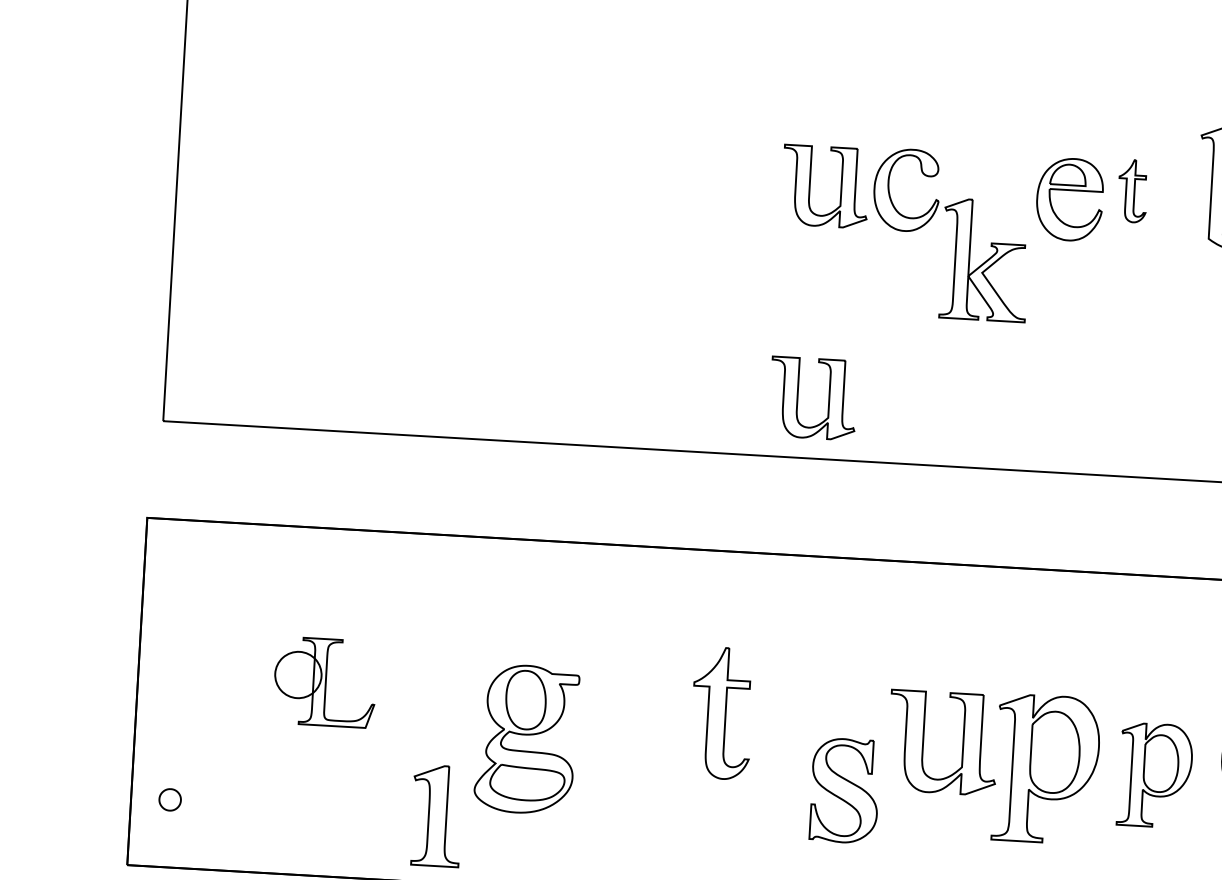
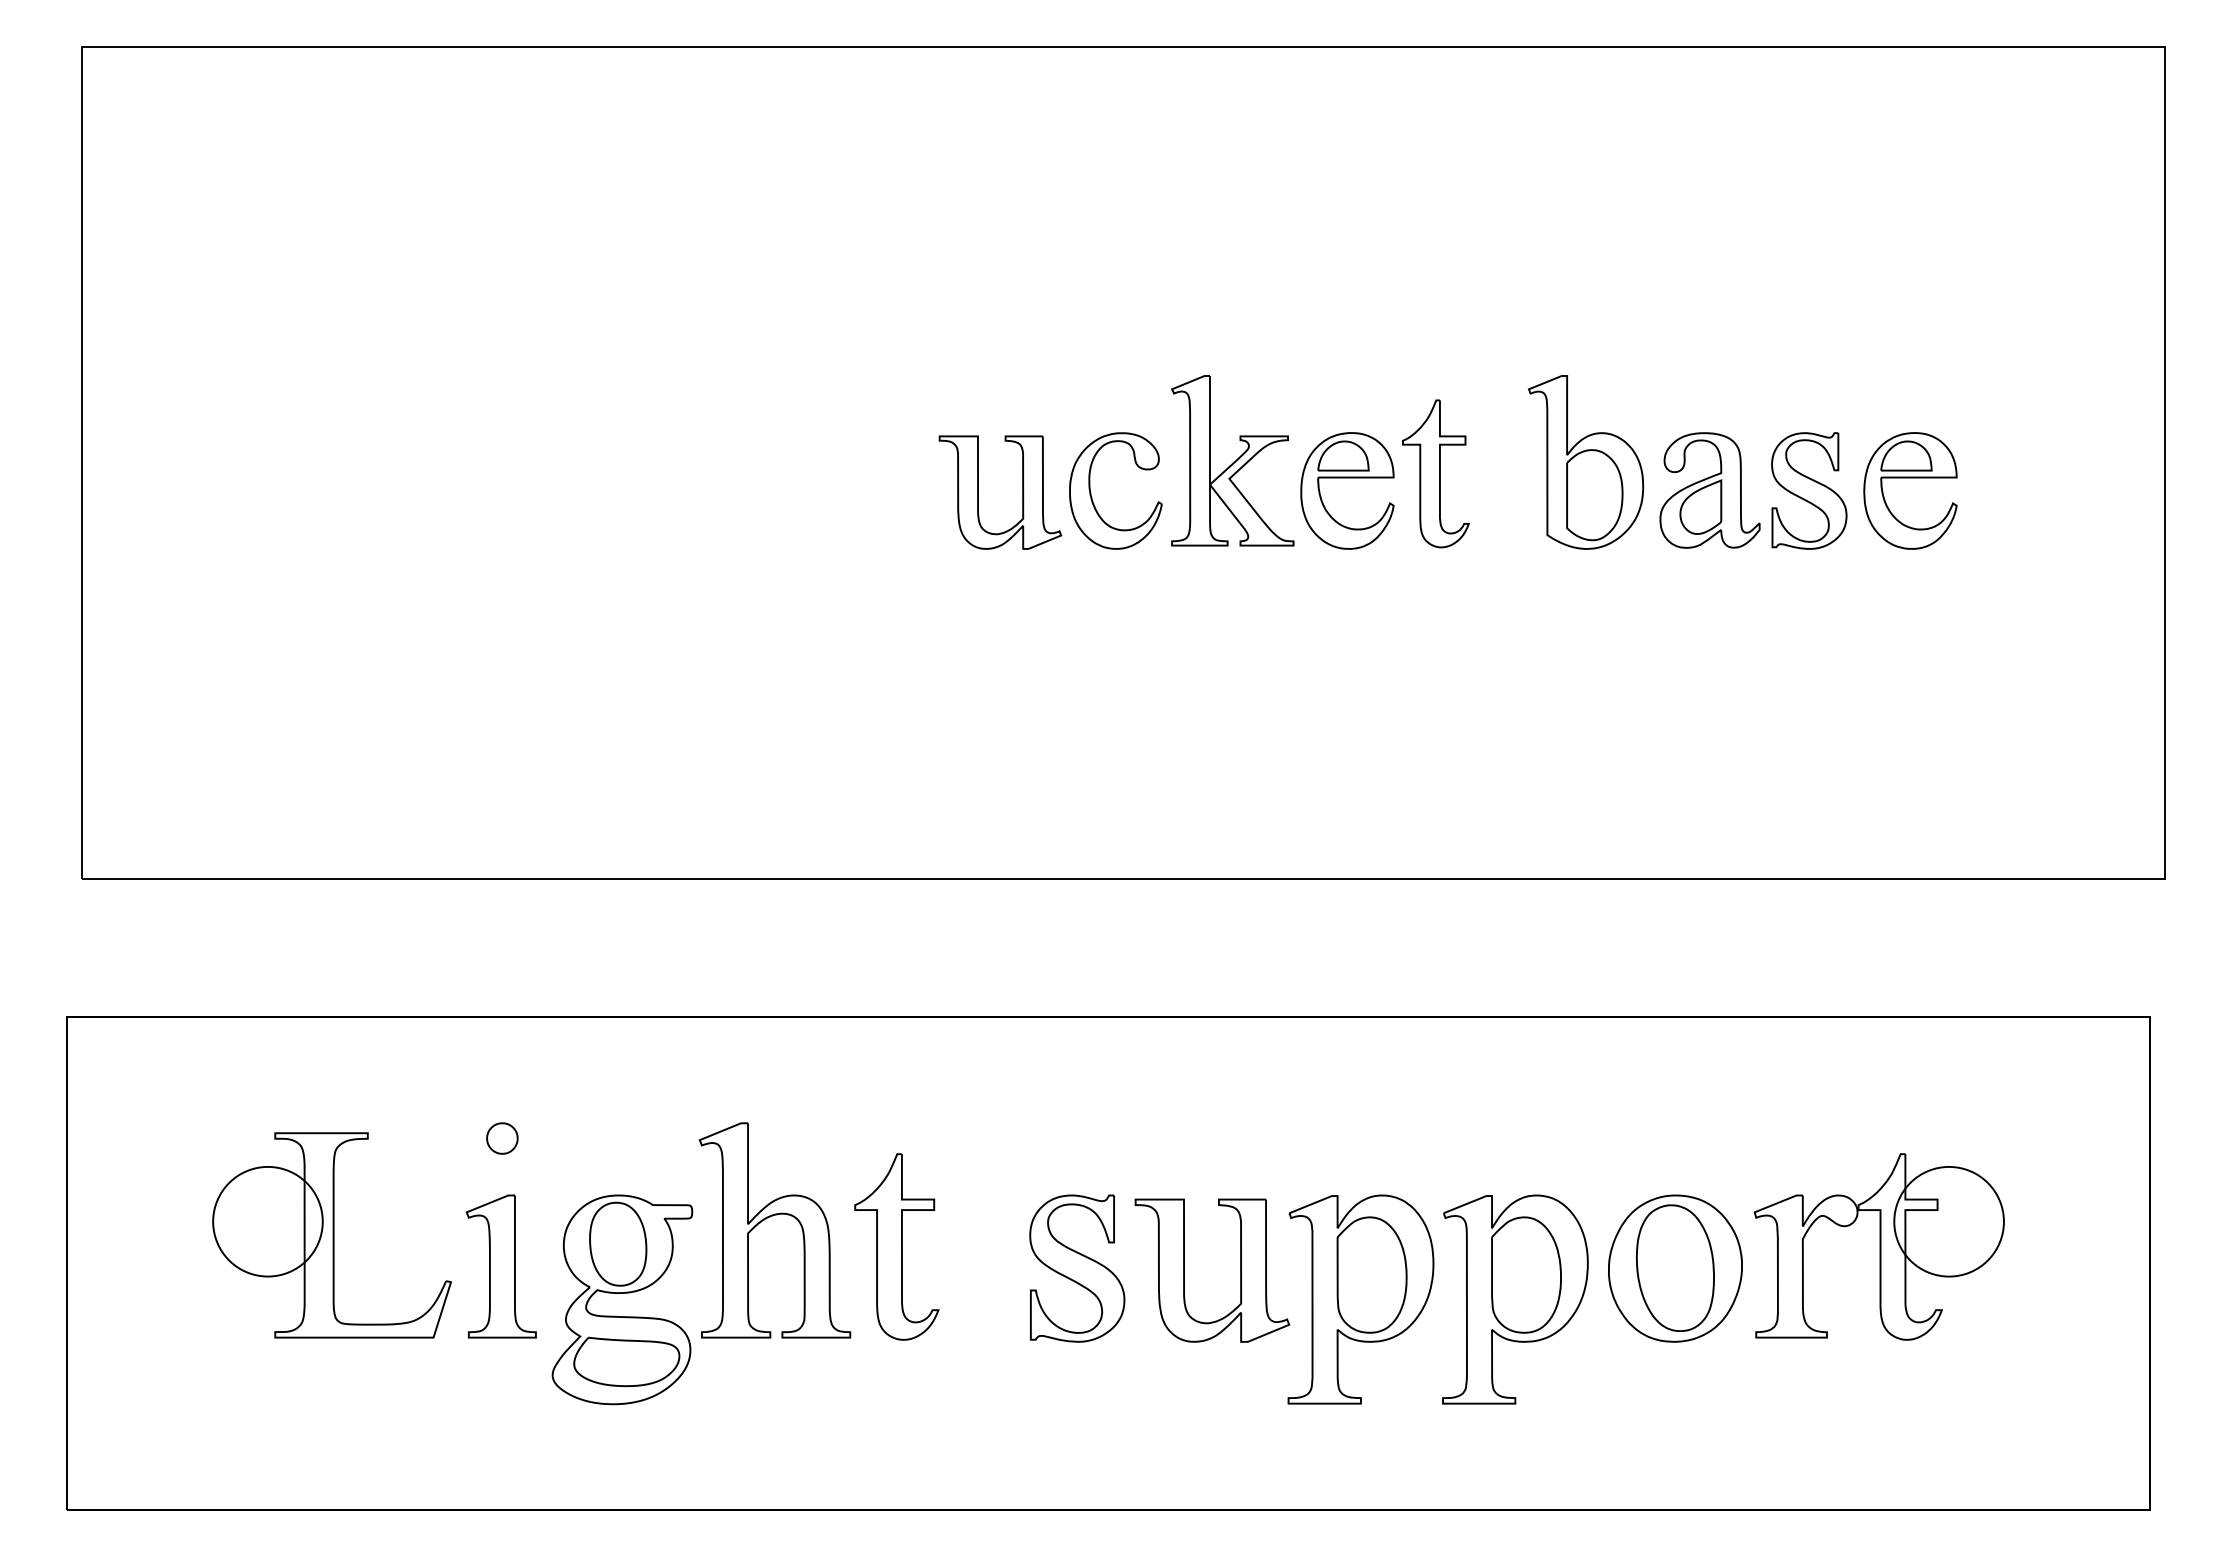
part: (1132, 190) -> (1435, 473), size x1.67
part: (985, 260) -> (1232, 460), moved
part: (797, 397) -> (978, 793), removed
part: (325, 682) -> (332, 1235), size x1.67
part: (632, 688) -> (768, 1218), added
part: (1155, 775) -> (1515, 1299), size x1.43
part: (845, 790) -> (1077, 1268), moved
part: (170, 799) -> (502, 1138), moved
part: (436, 815) -> (500, 1266), moved

